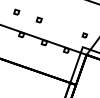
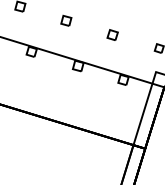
part: (61, 27) -> (111, 34), added

